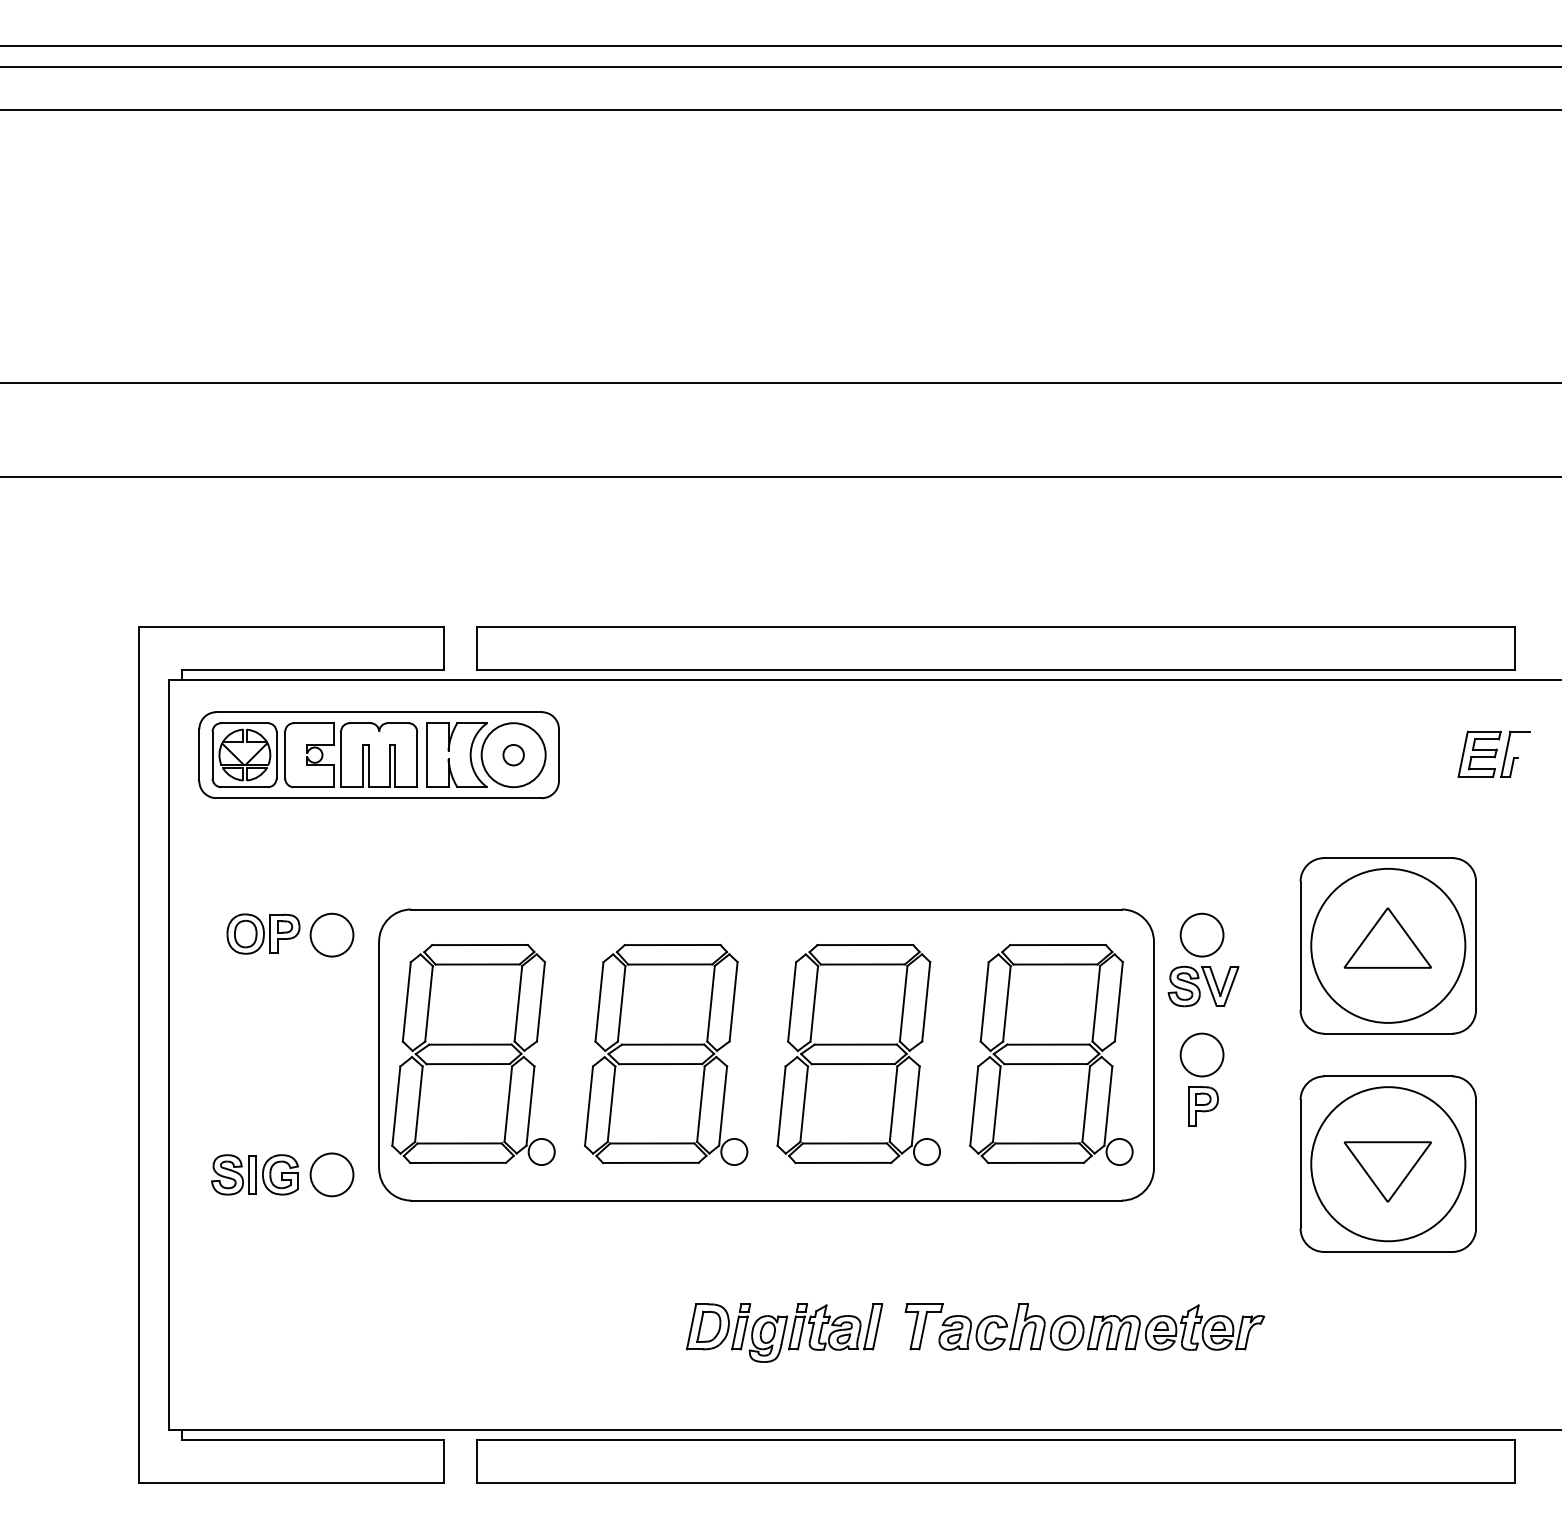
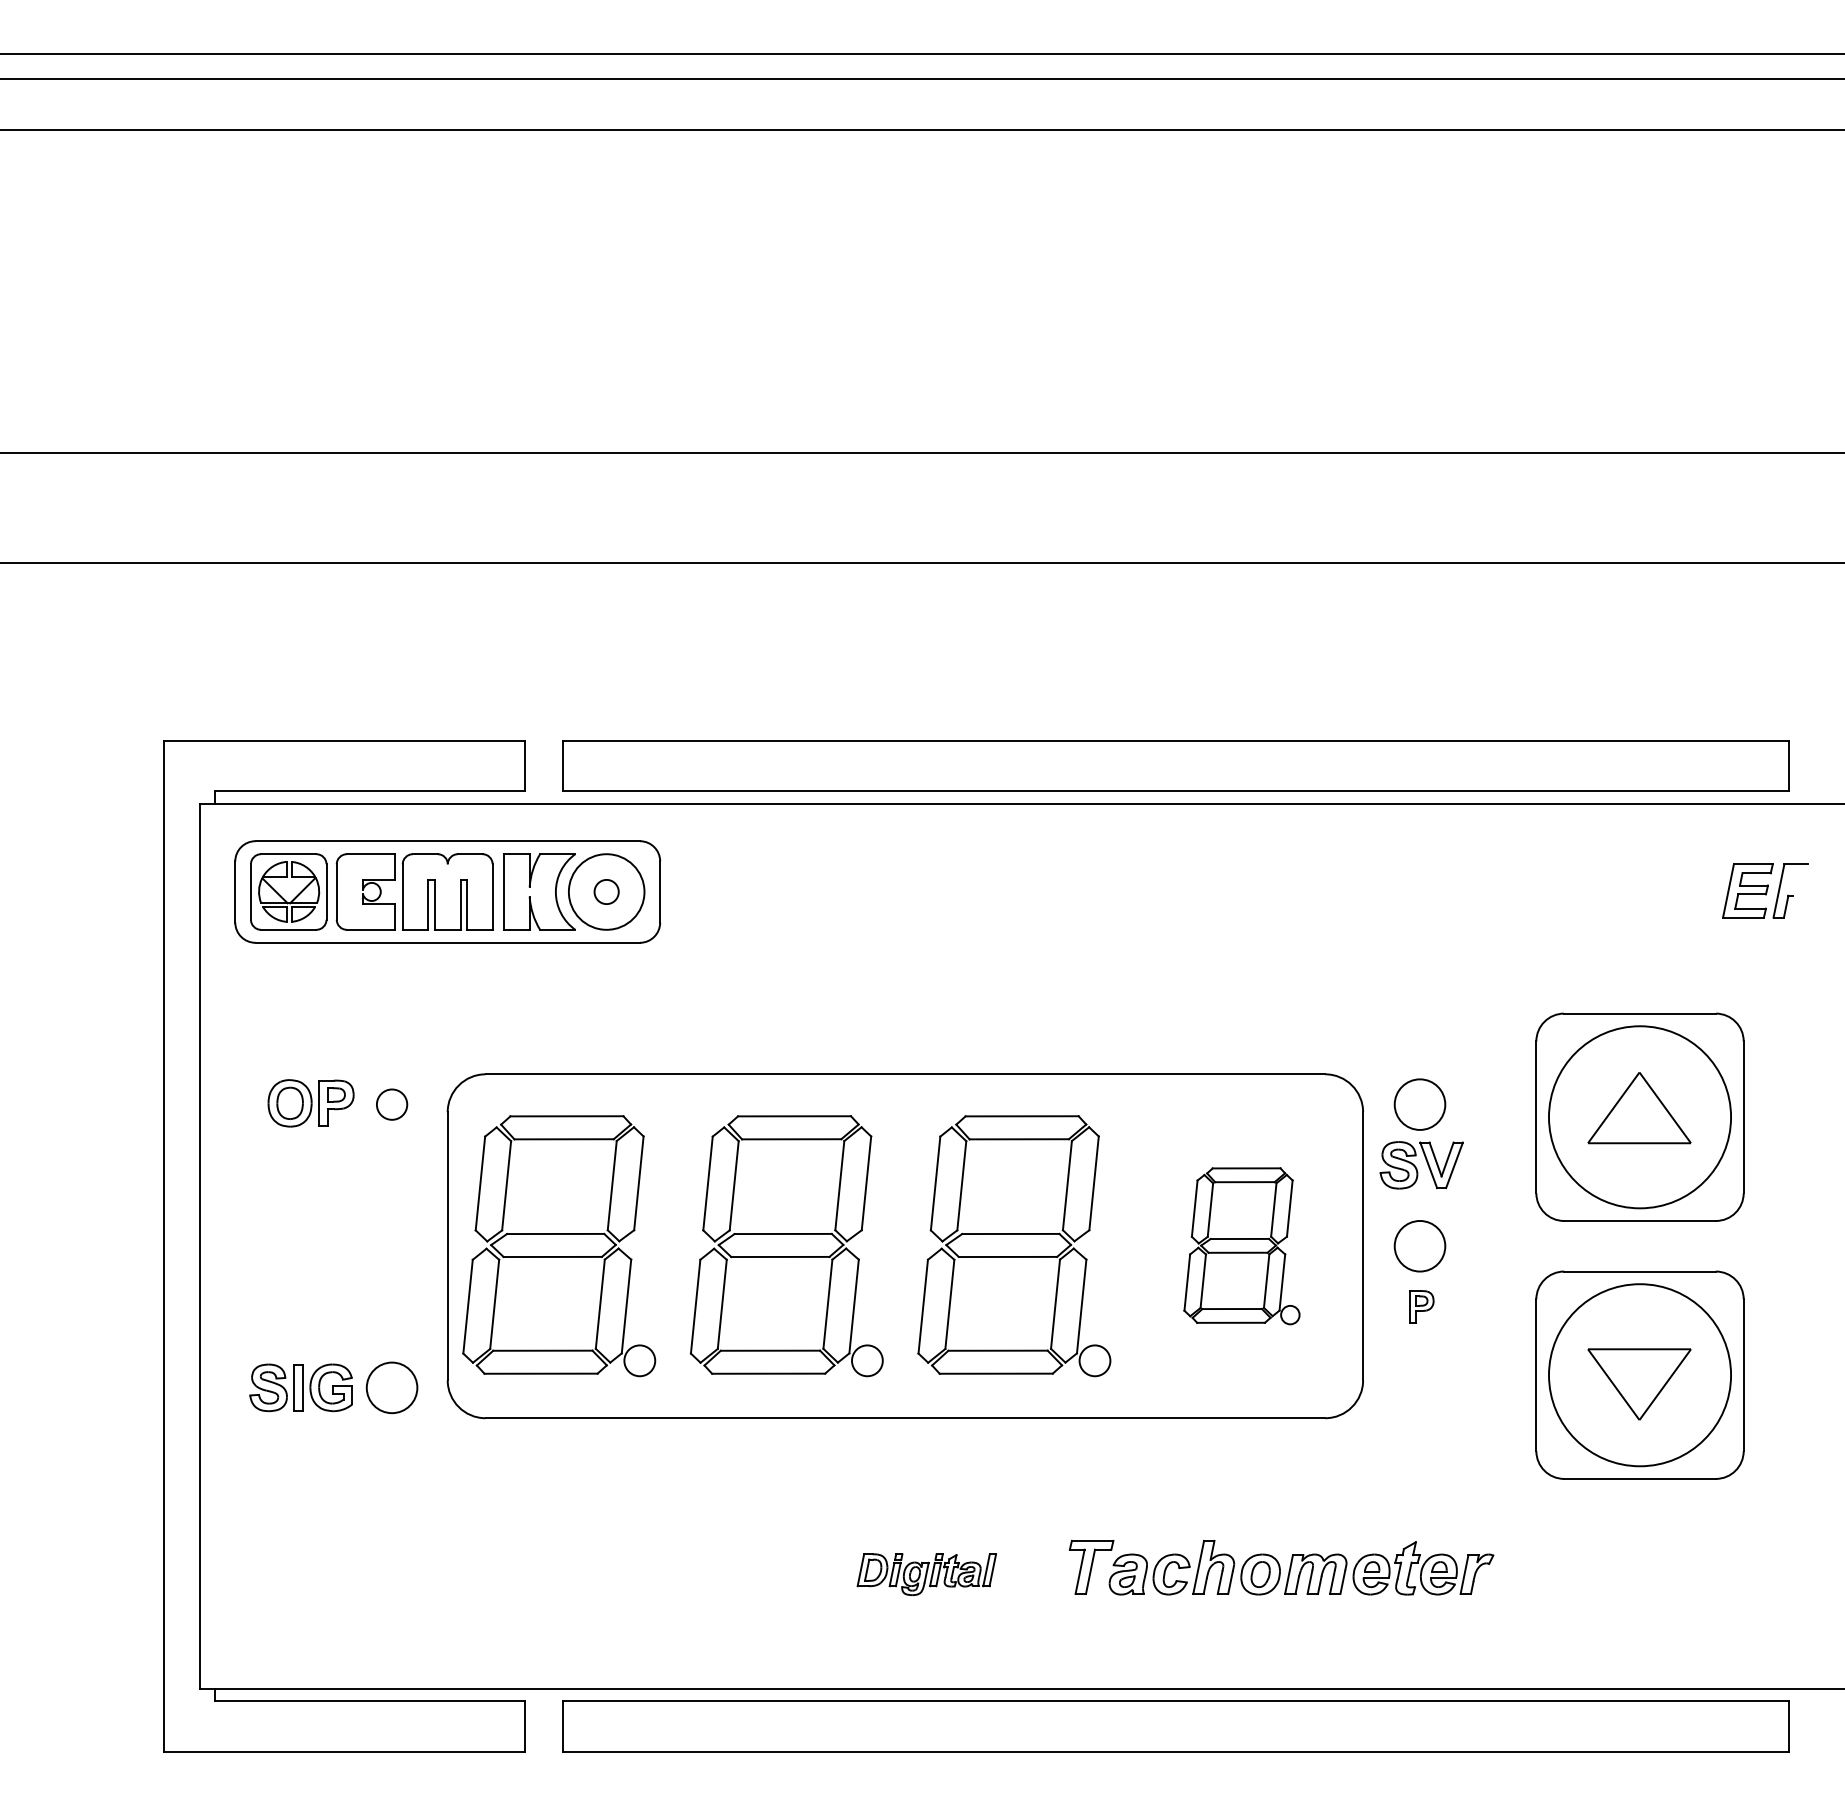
circle: (331, 935) -> (391, 1104), size x0.6
part: (1051, 1055) -> (1241, 1246), size x0.6
part: (1203, 1106) -> (1421, 1306), size x0.7
part: (784, 1332) -> (926, 1574), size x0.6

